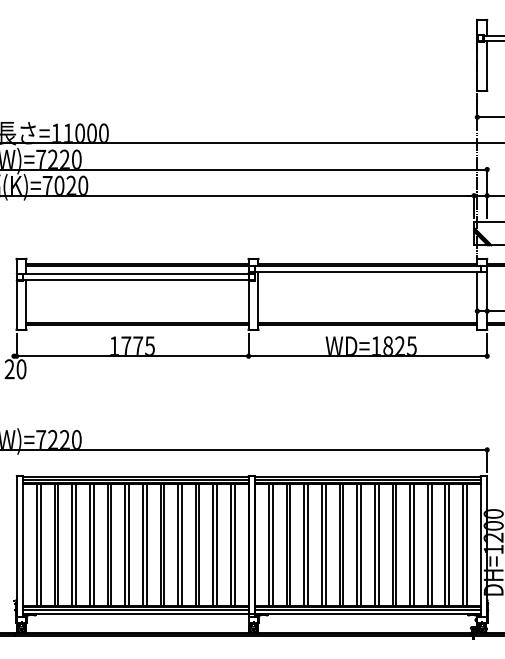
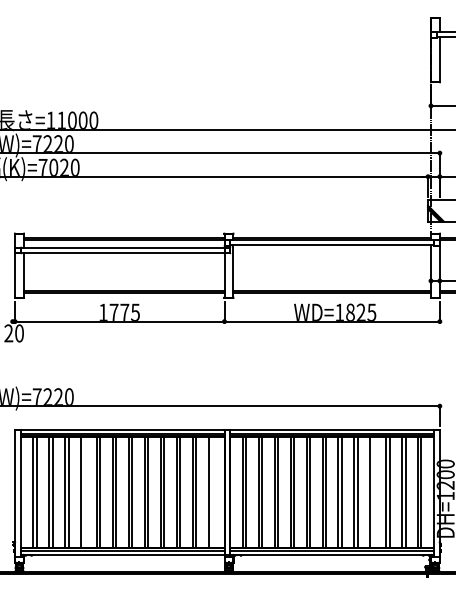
line: (93, 545) -> (84, 492), removed
line: (234, 545) -> (211, 492), removed
line: (413, 545) -> (373, 492), removed

